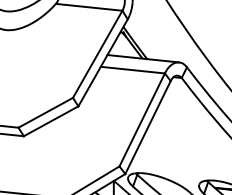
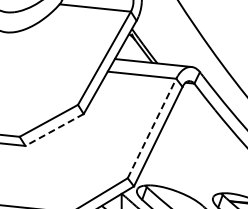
line: (142, 119) -> (152, 128), solid -> dashed
line: (51, 121) -> (54, 130), solid -> dashed

